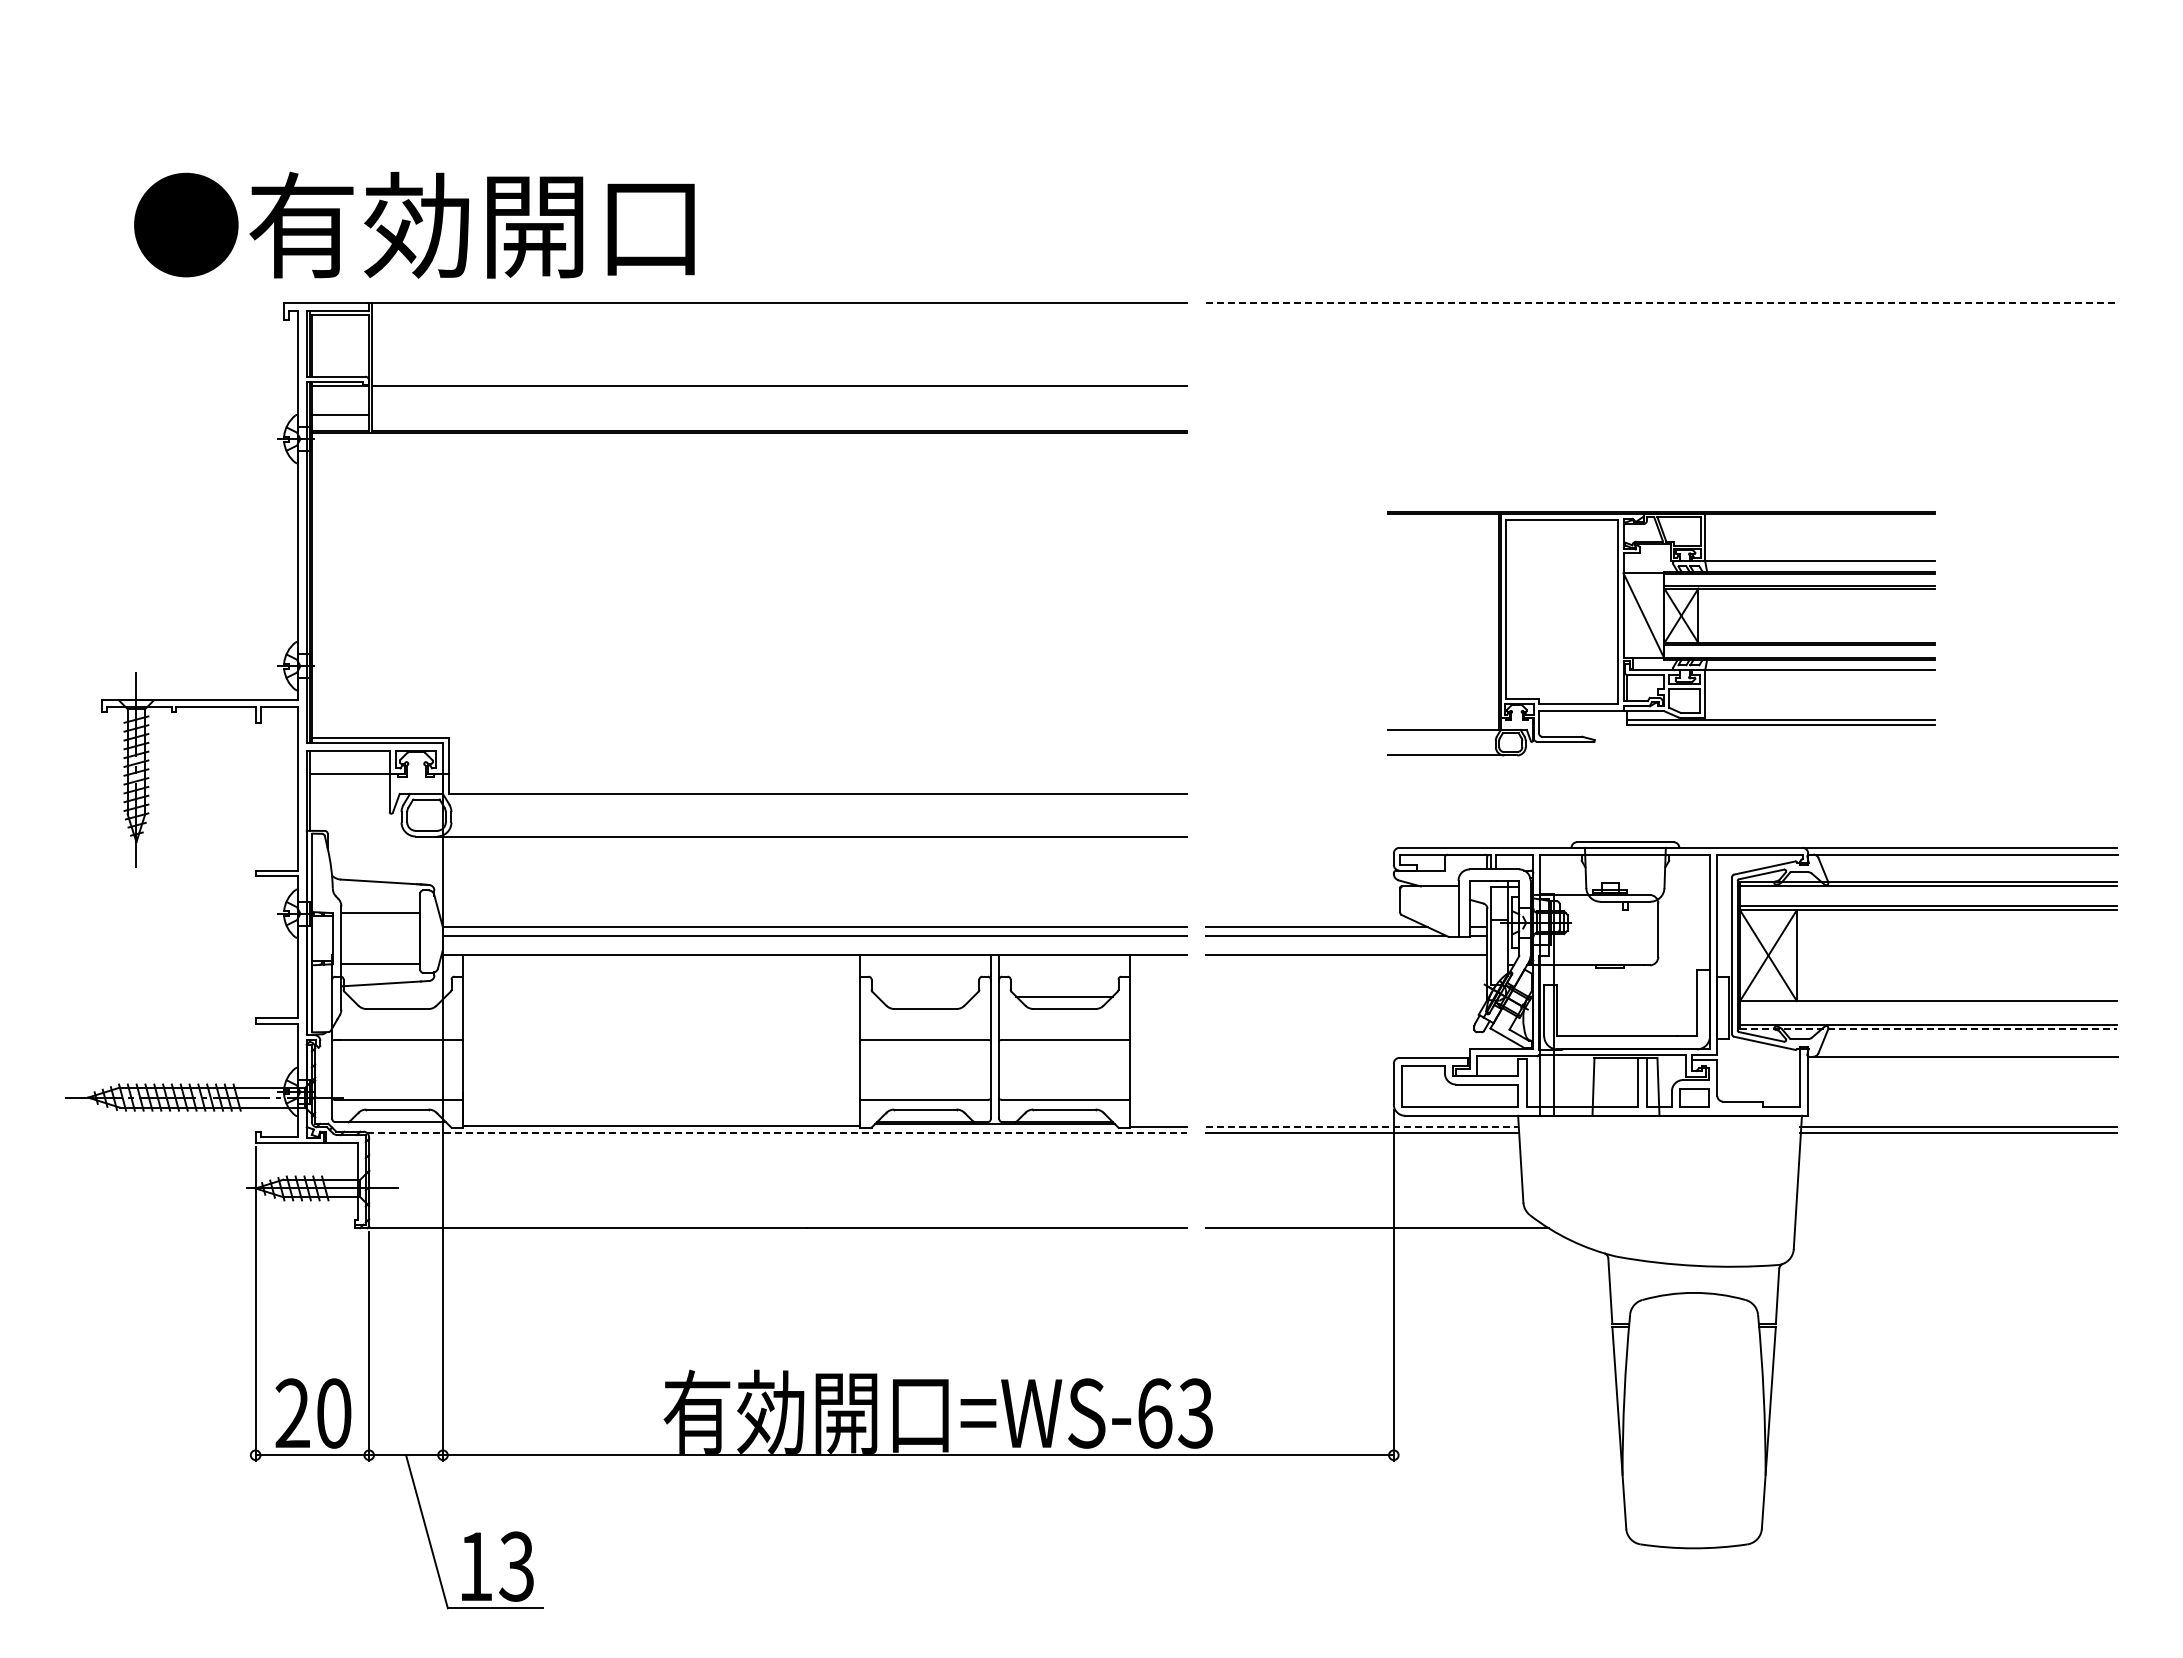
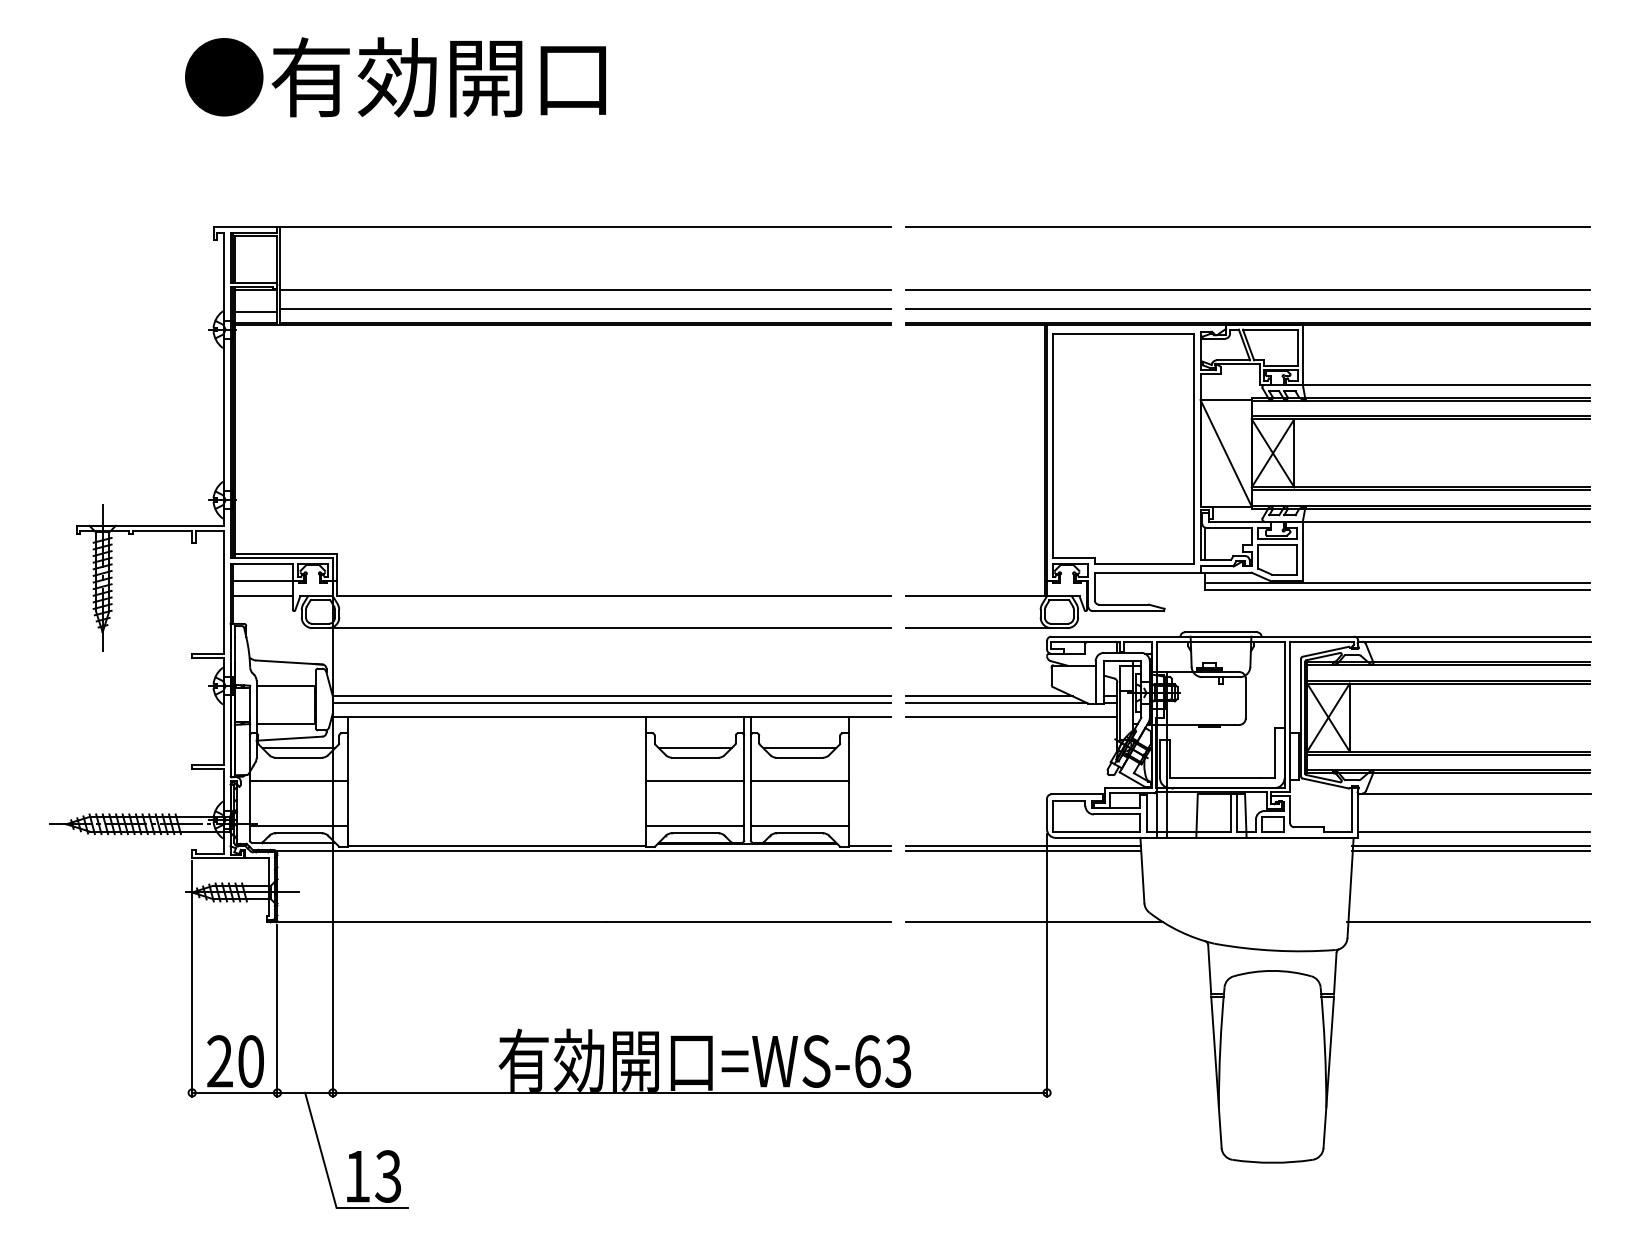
text: (414, 224) -> (395, 76), moved
line: (1661, 302) -> (1248, 227), dashed -> solid
line: (1661, 386) -> (1248, 290), added
line: (779, 411) -> (585, 308), added
line: (1661, 411) -> (1248, 308), added
part: (1661, 633) -> (1248, 475), size x1.67
line: (349, 793) -> (262, 595), added
line: (397, 996) -> (298, 748), added
line: (925, 996) -> (695, 748), added
line: (1928, 1005) -> (1448, 755), added
line: (1928, 1029) -> (1448, 773), dashed -> solid
line: (1962, 1107) -> (1474, 831), added
line: (1363, 1126) -> (1024, 845), dashed -> solid
line: (776, 1132) -> (583, 850), dashed -> solid
line: (1954, 1228) -> (1468, 922), added

